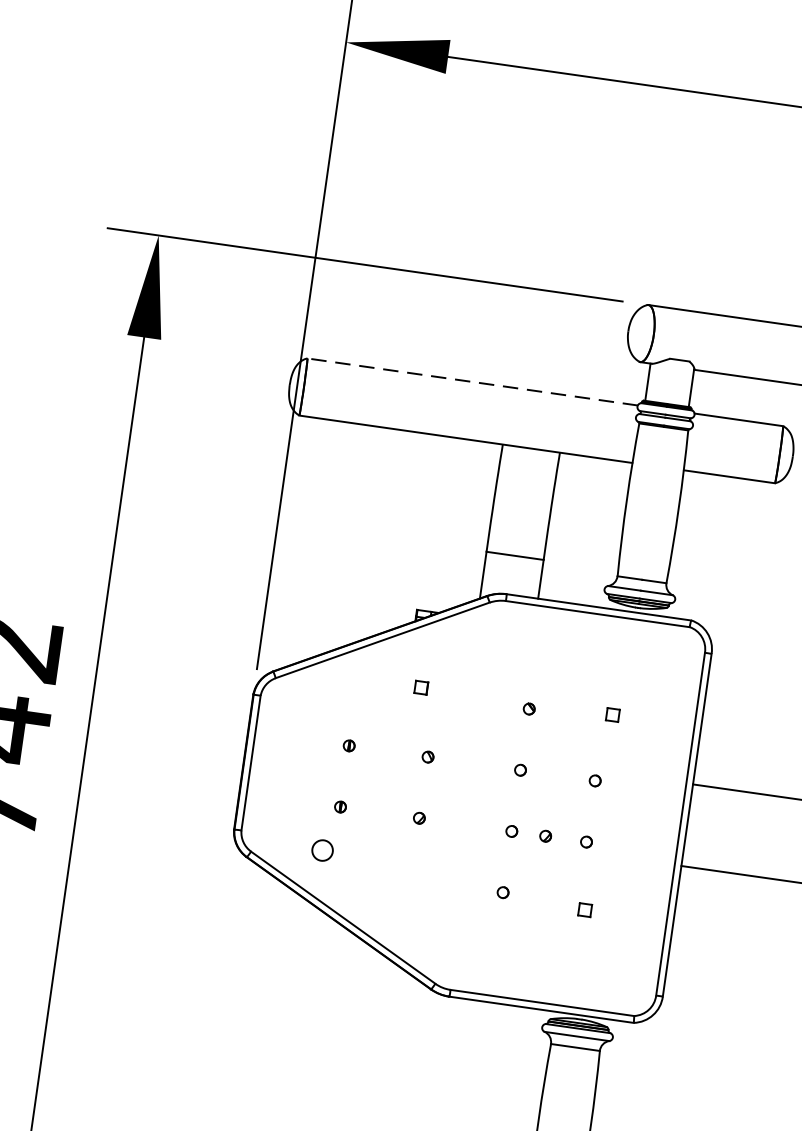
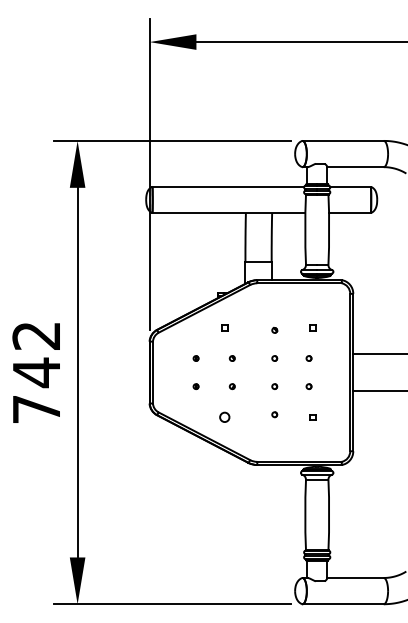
line: (473, 381) -> (228, 186), dashed -> solid
part: (544, 835) -> (289, 386), removed
circle: (322, 848) -> (224, 416), moved

